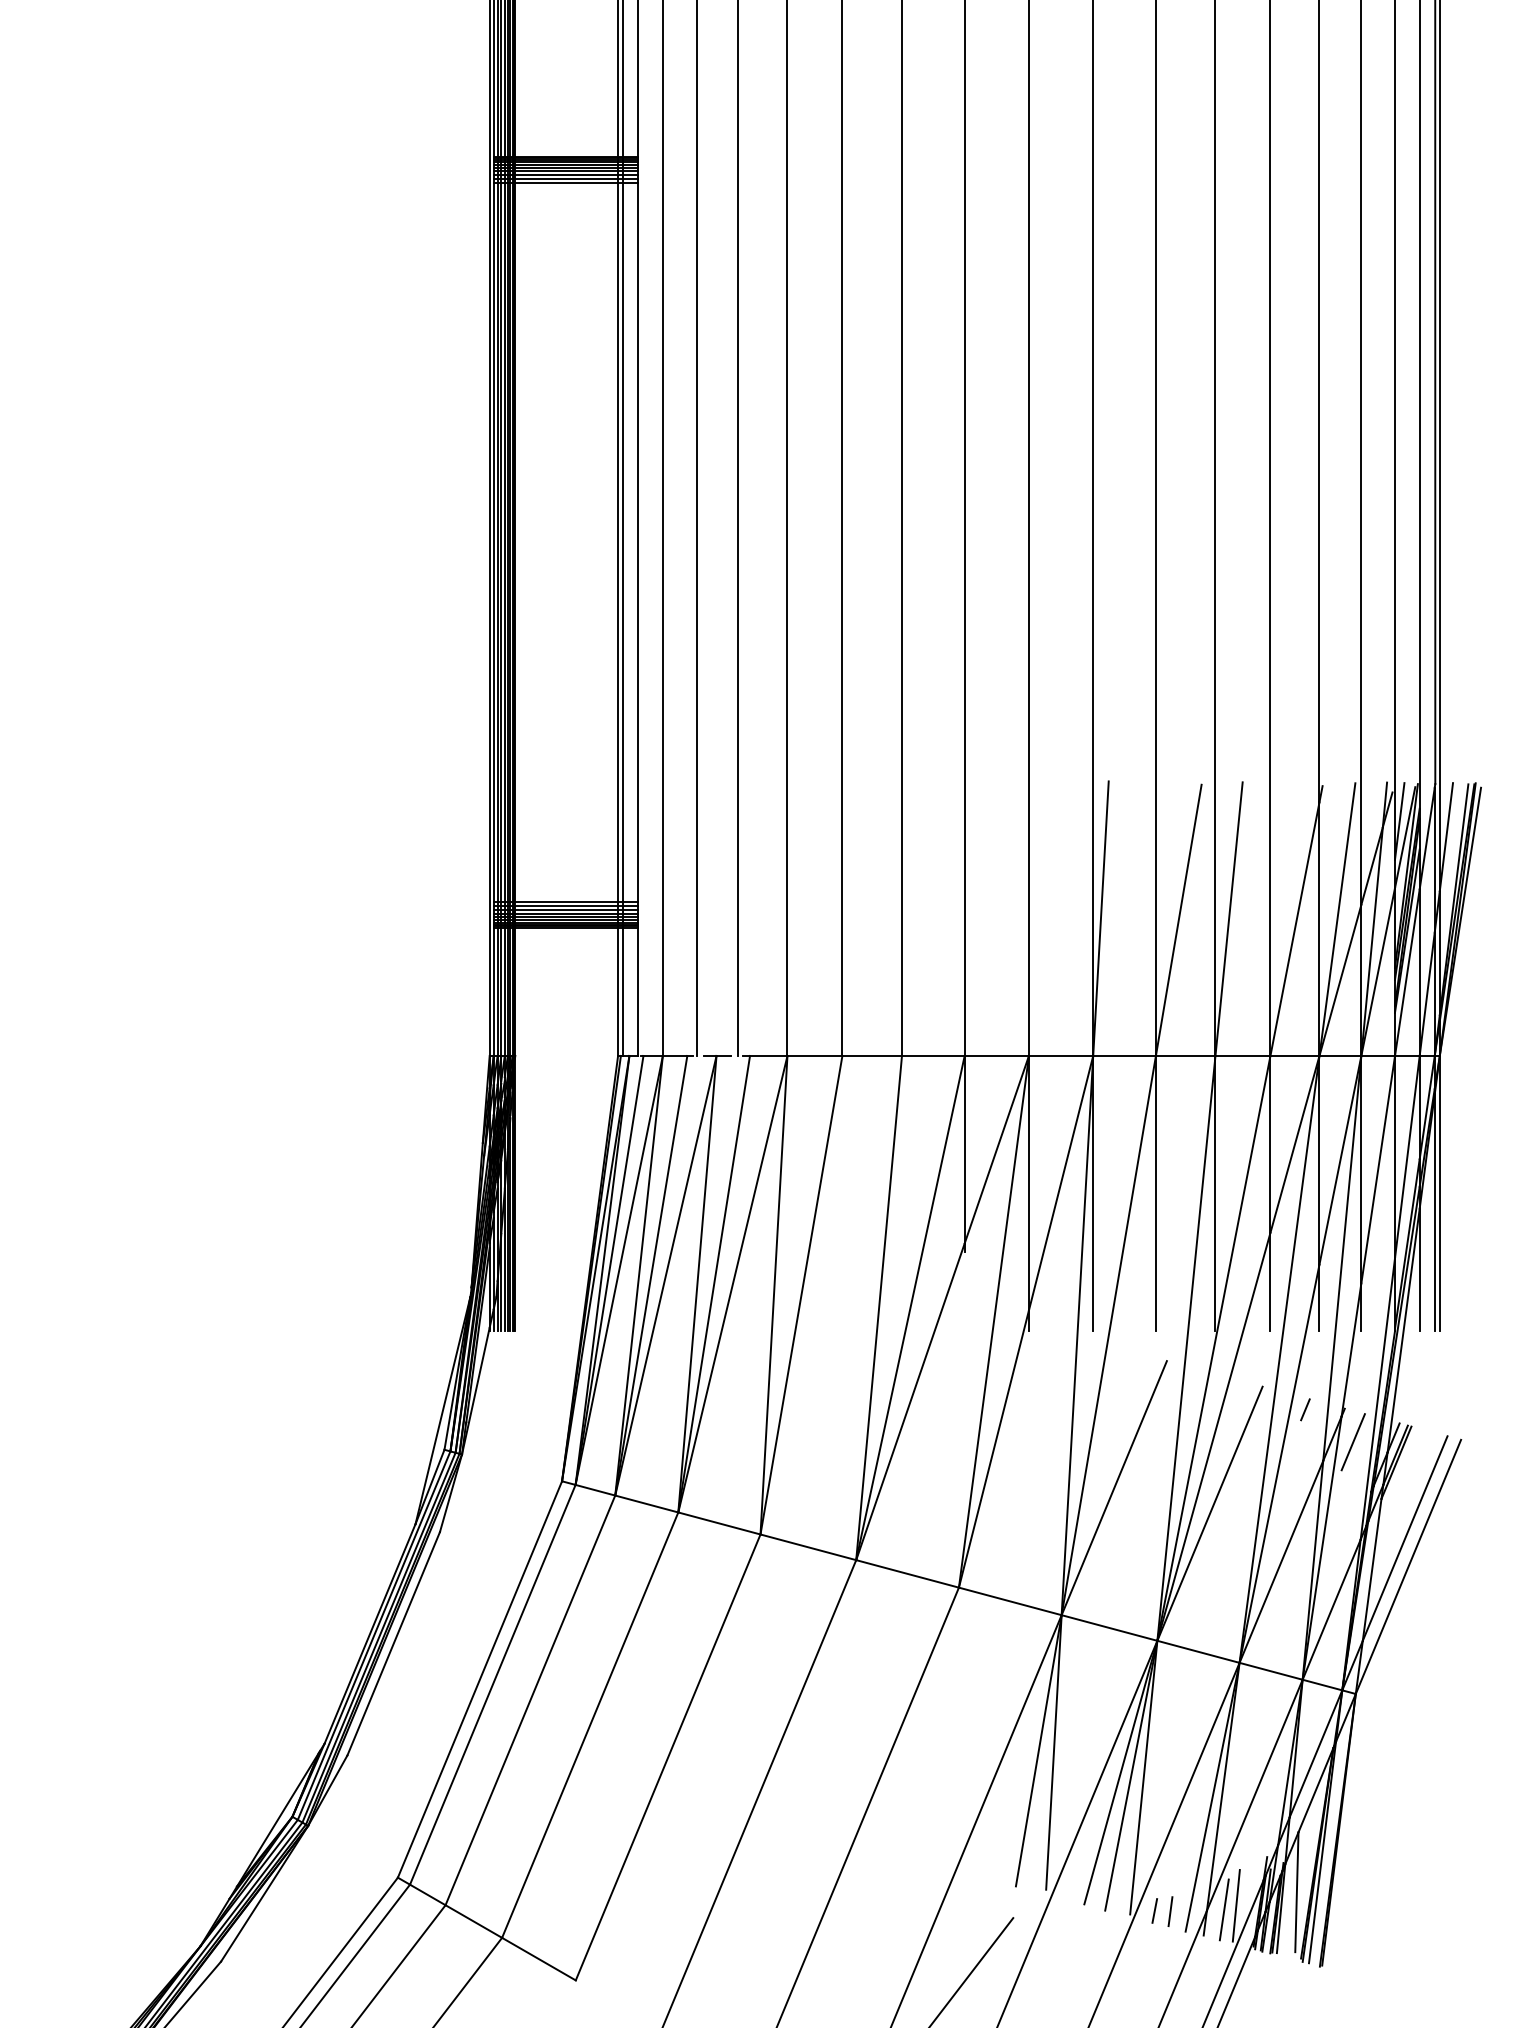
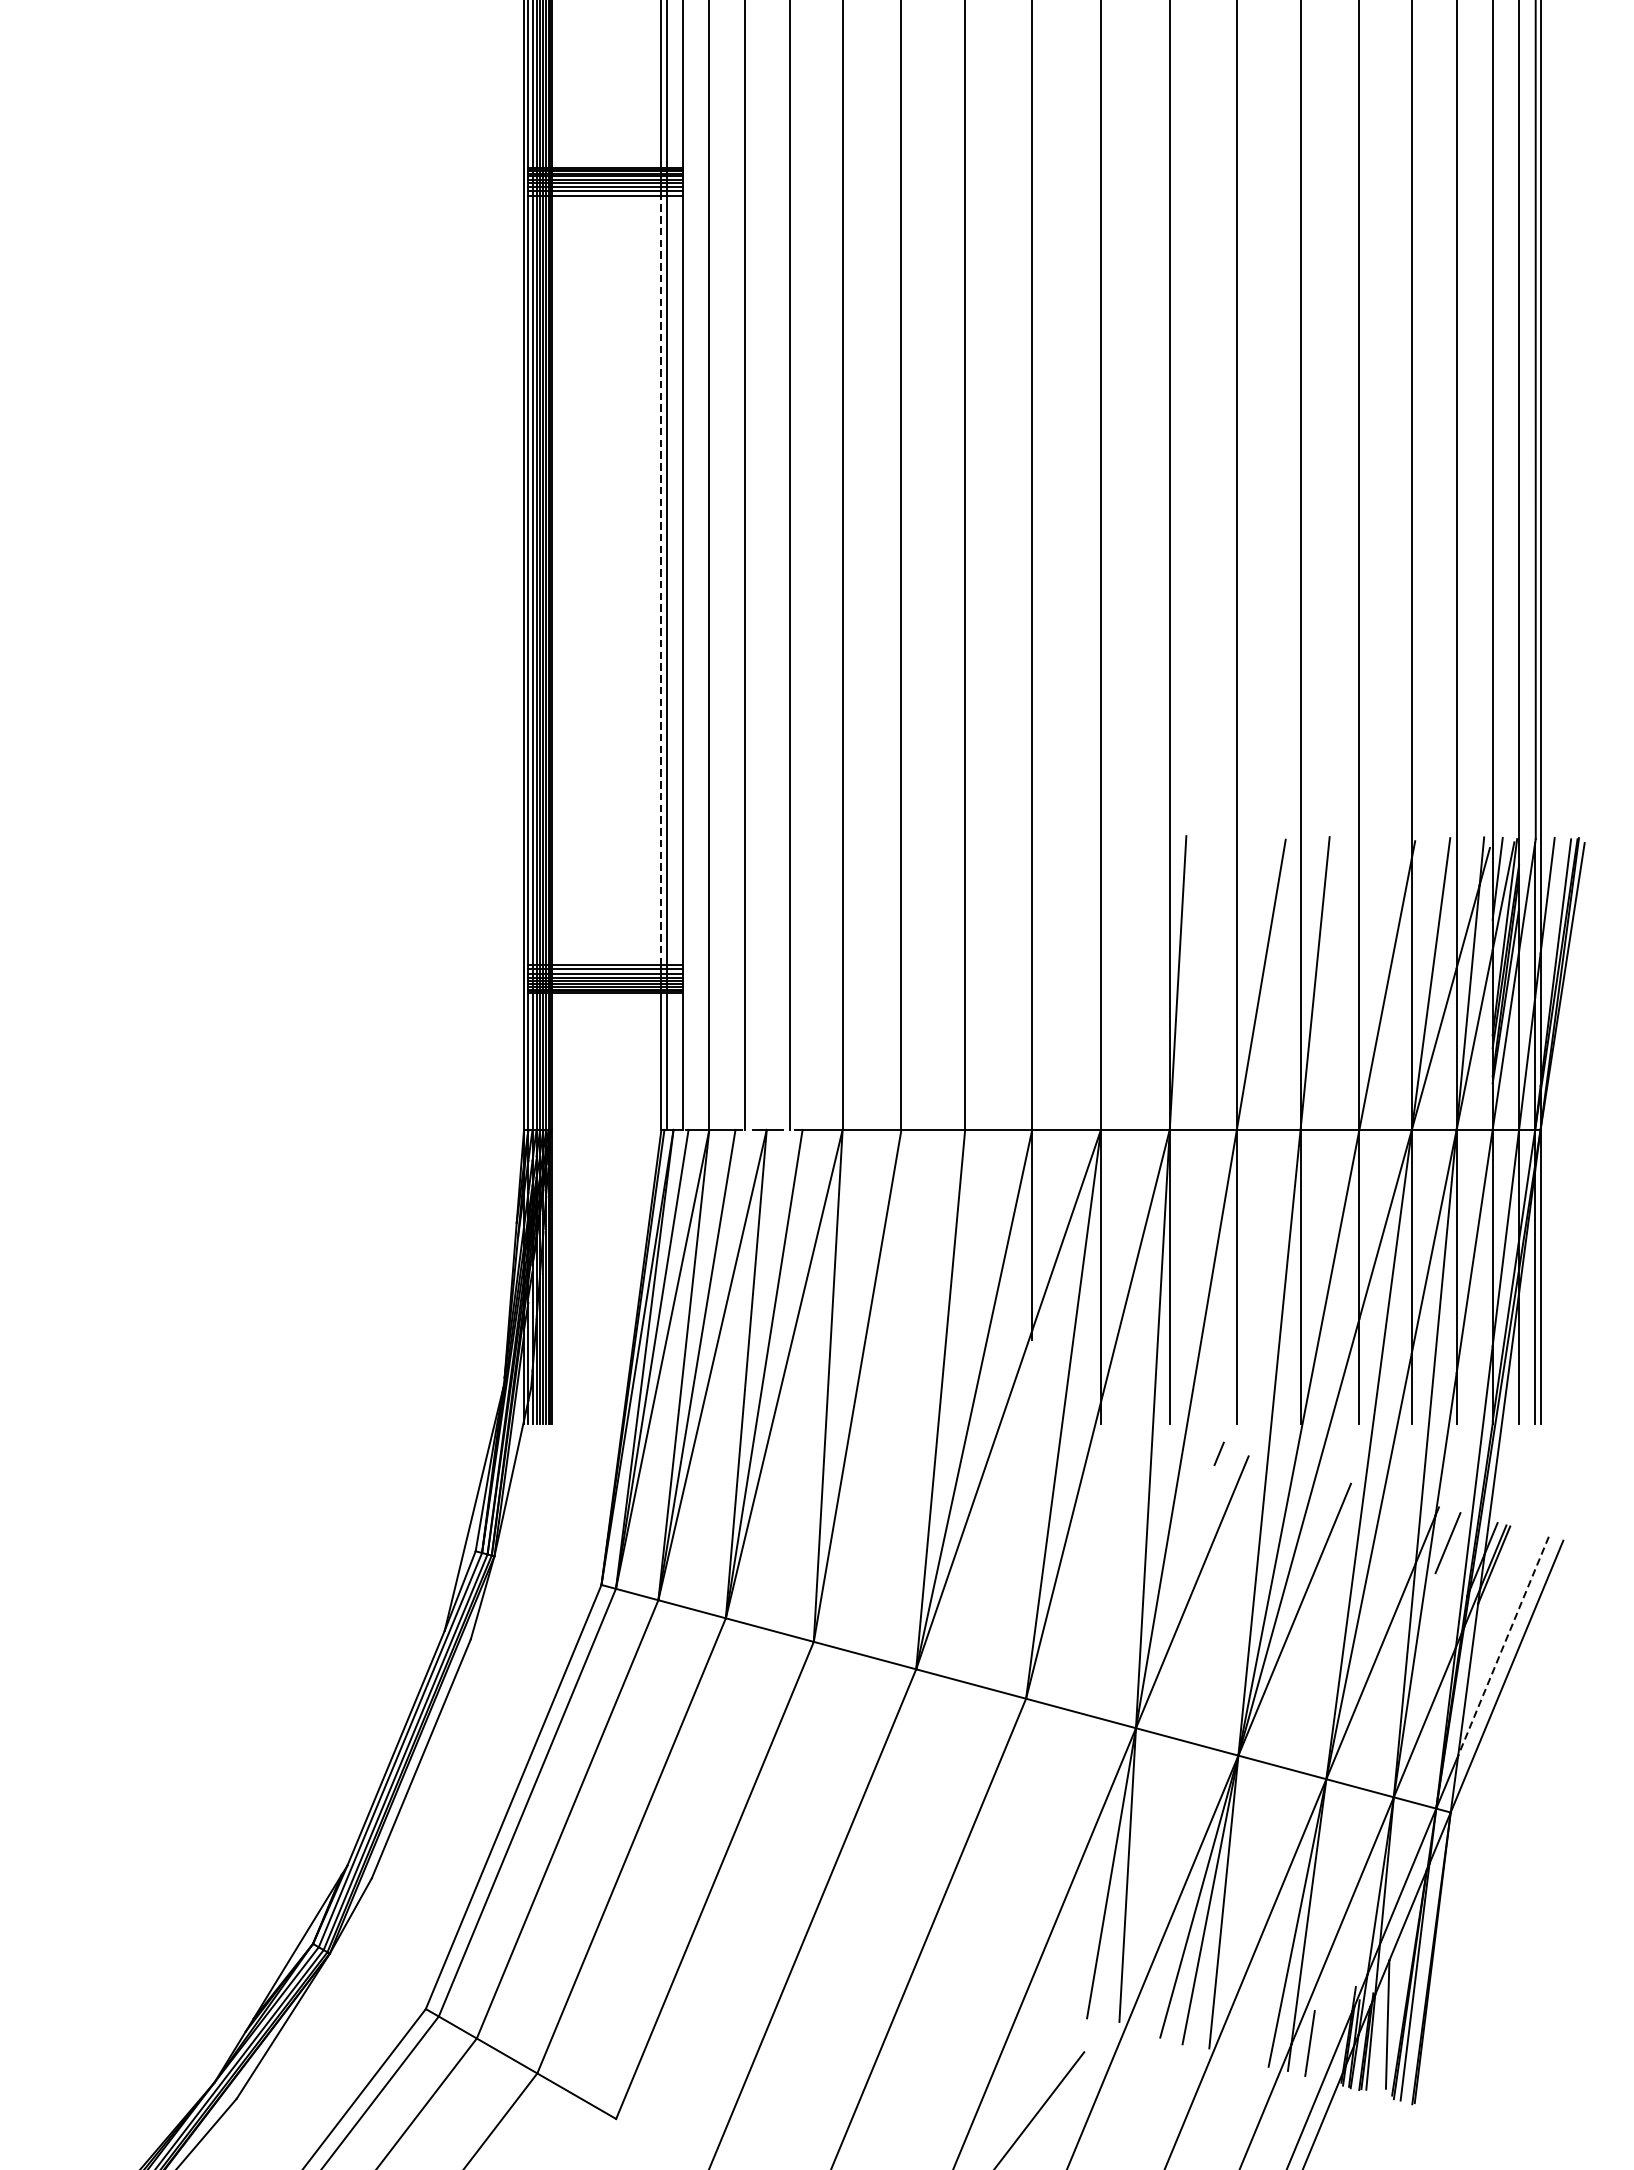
line: (618, 542) -> (661, 580), solid -> dashed
line: (1305, 1409) -> (1219, 1453), moved
line: (1405, 1538) -> (1503, 1646), solid -> dashed
line: (1235, 1905) -> (1321, 2038), removed
line: (1154, 1910) -> (1235, 2044), removed
line: (1170, 1911) -> (1252, 2045), removed

